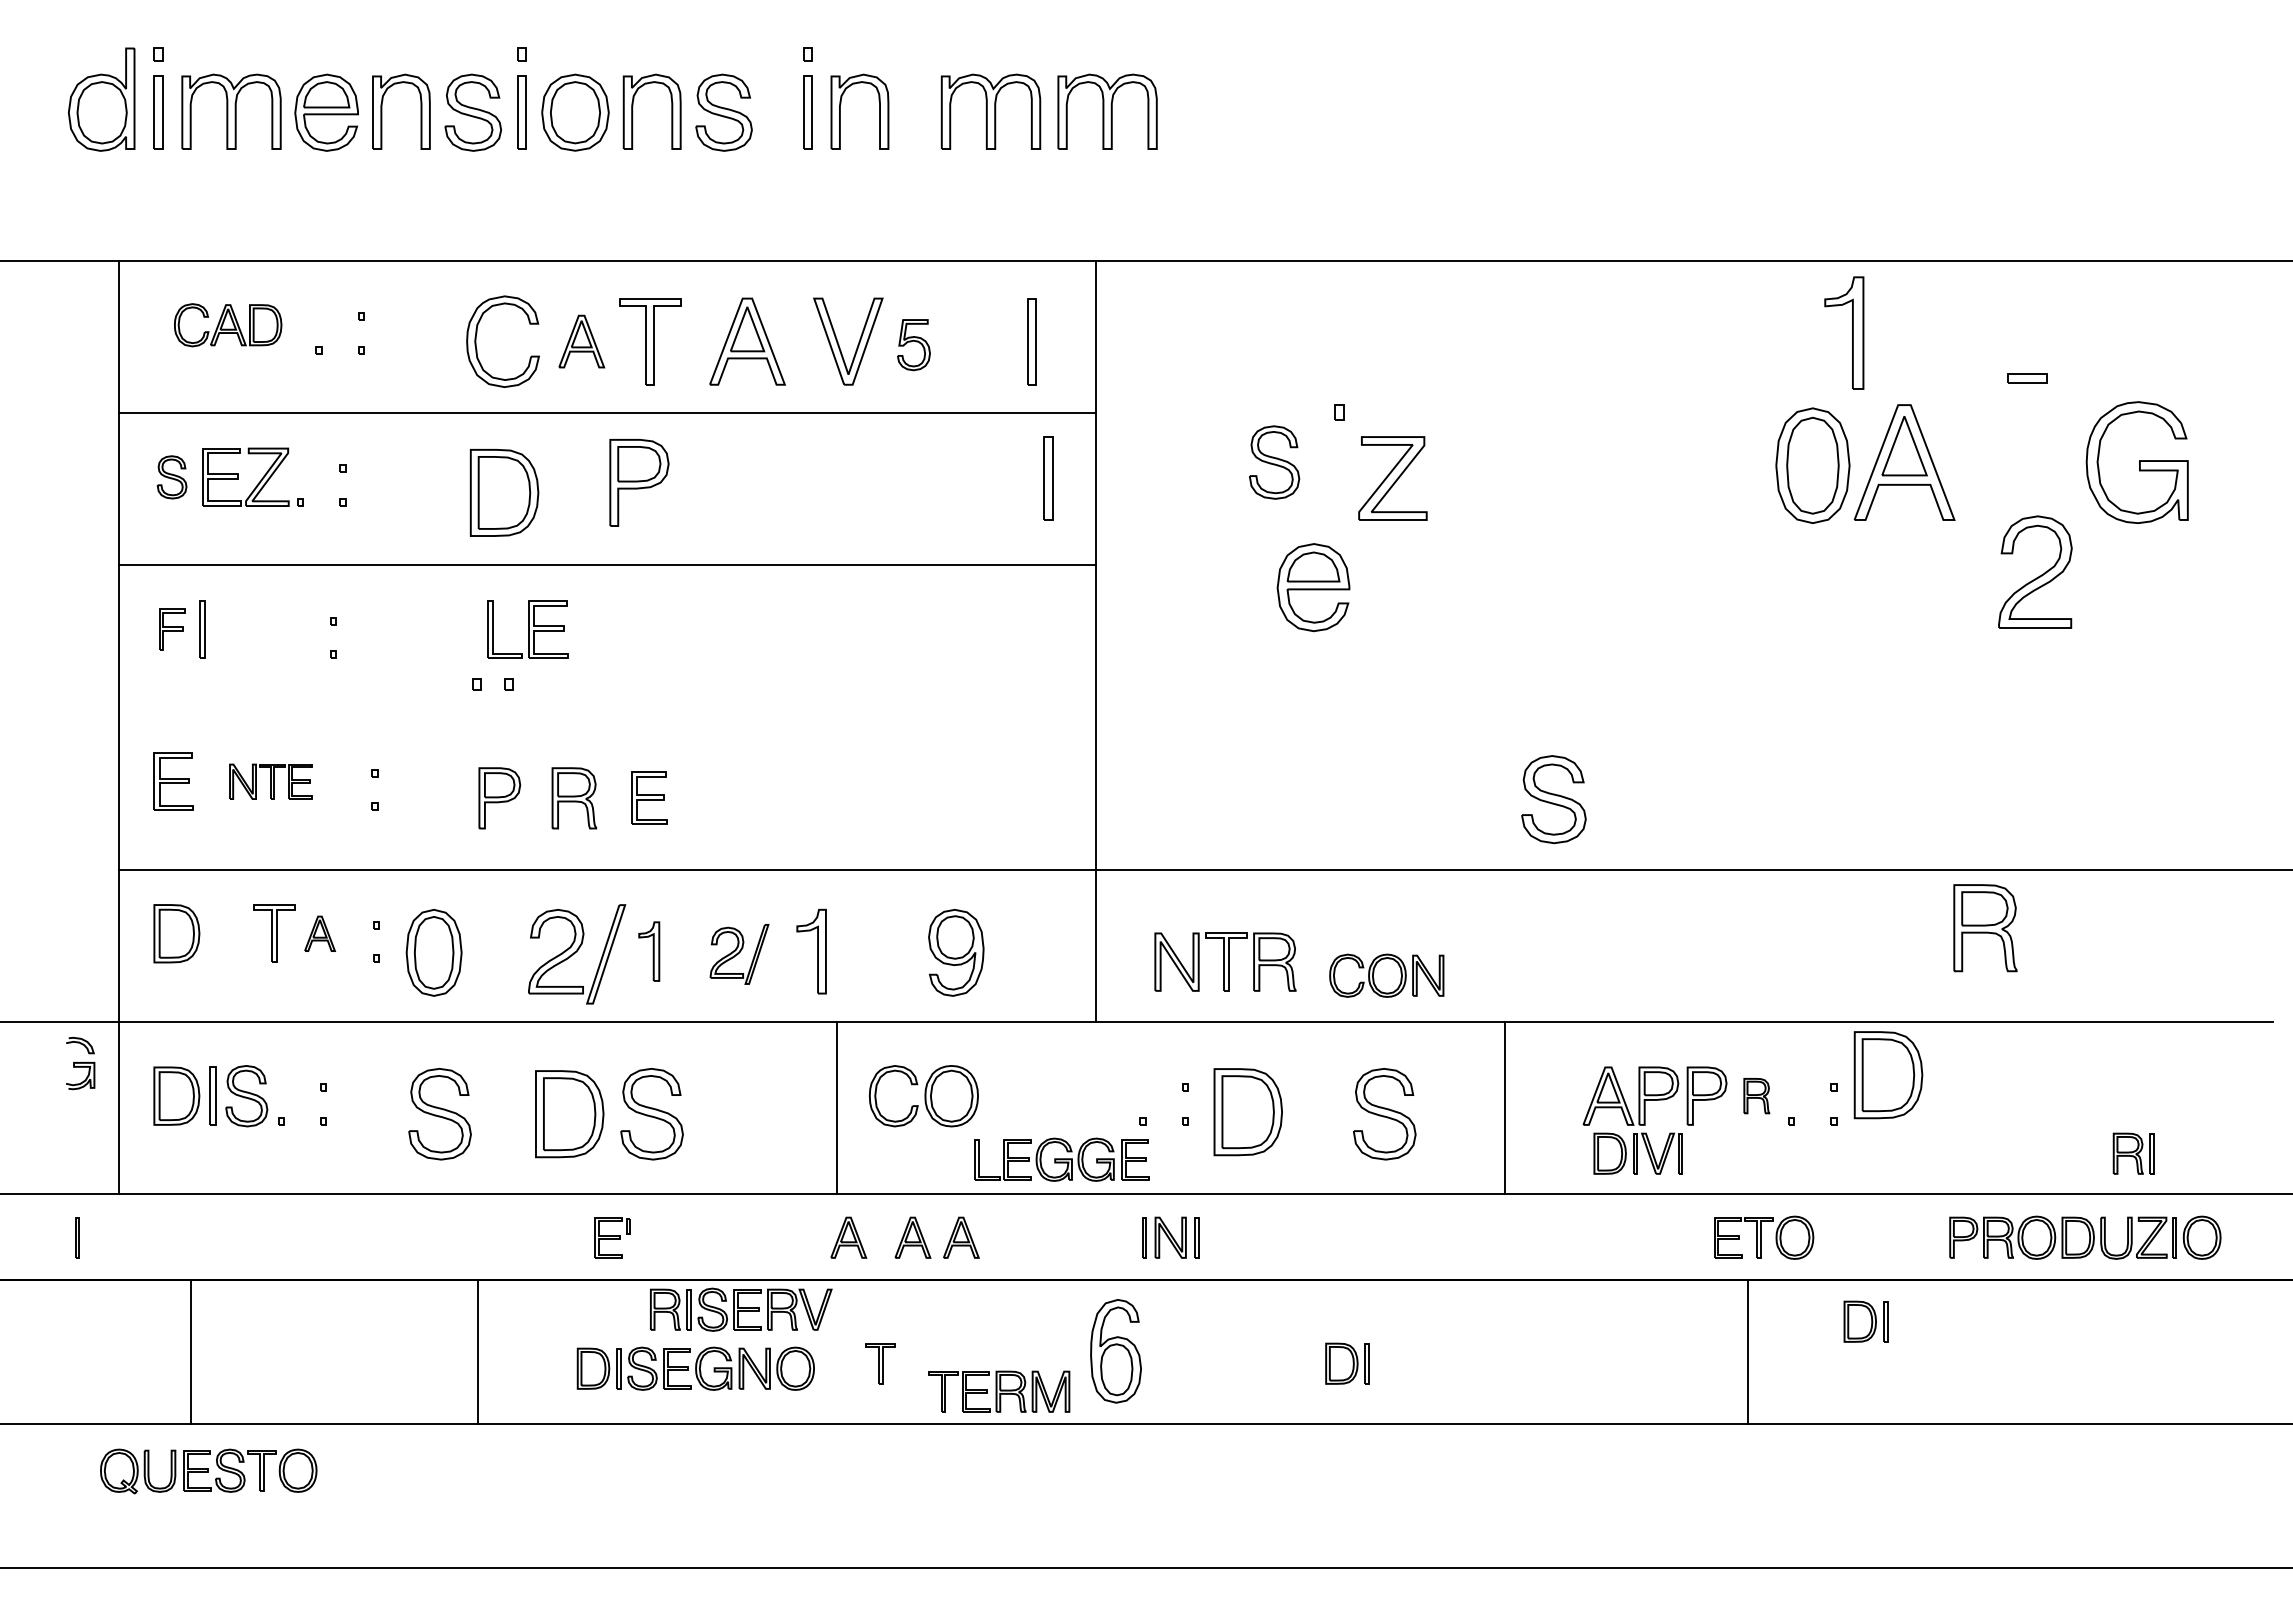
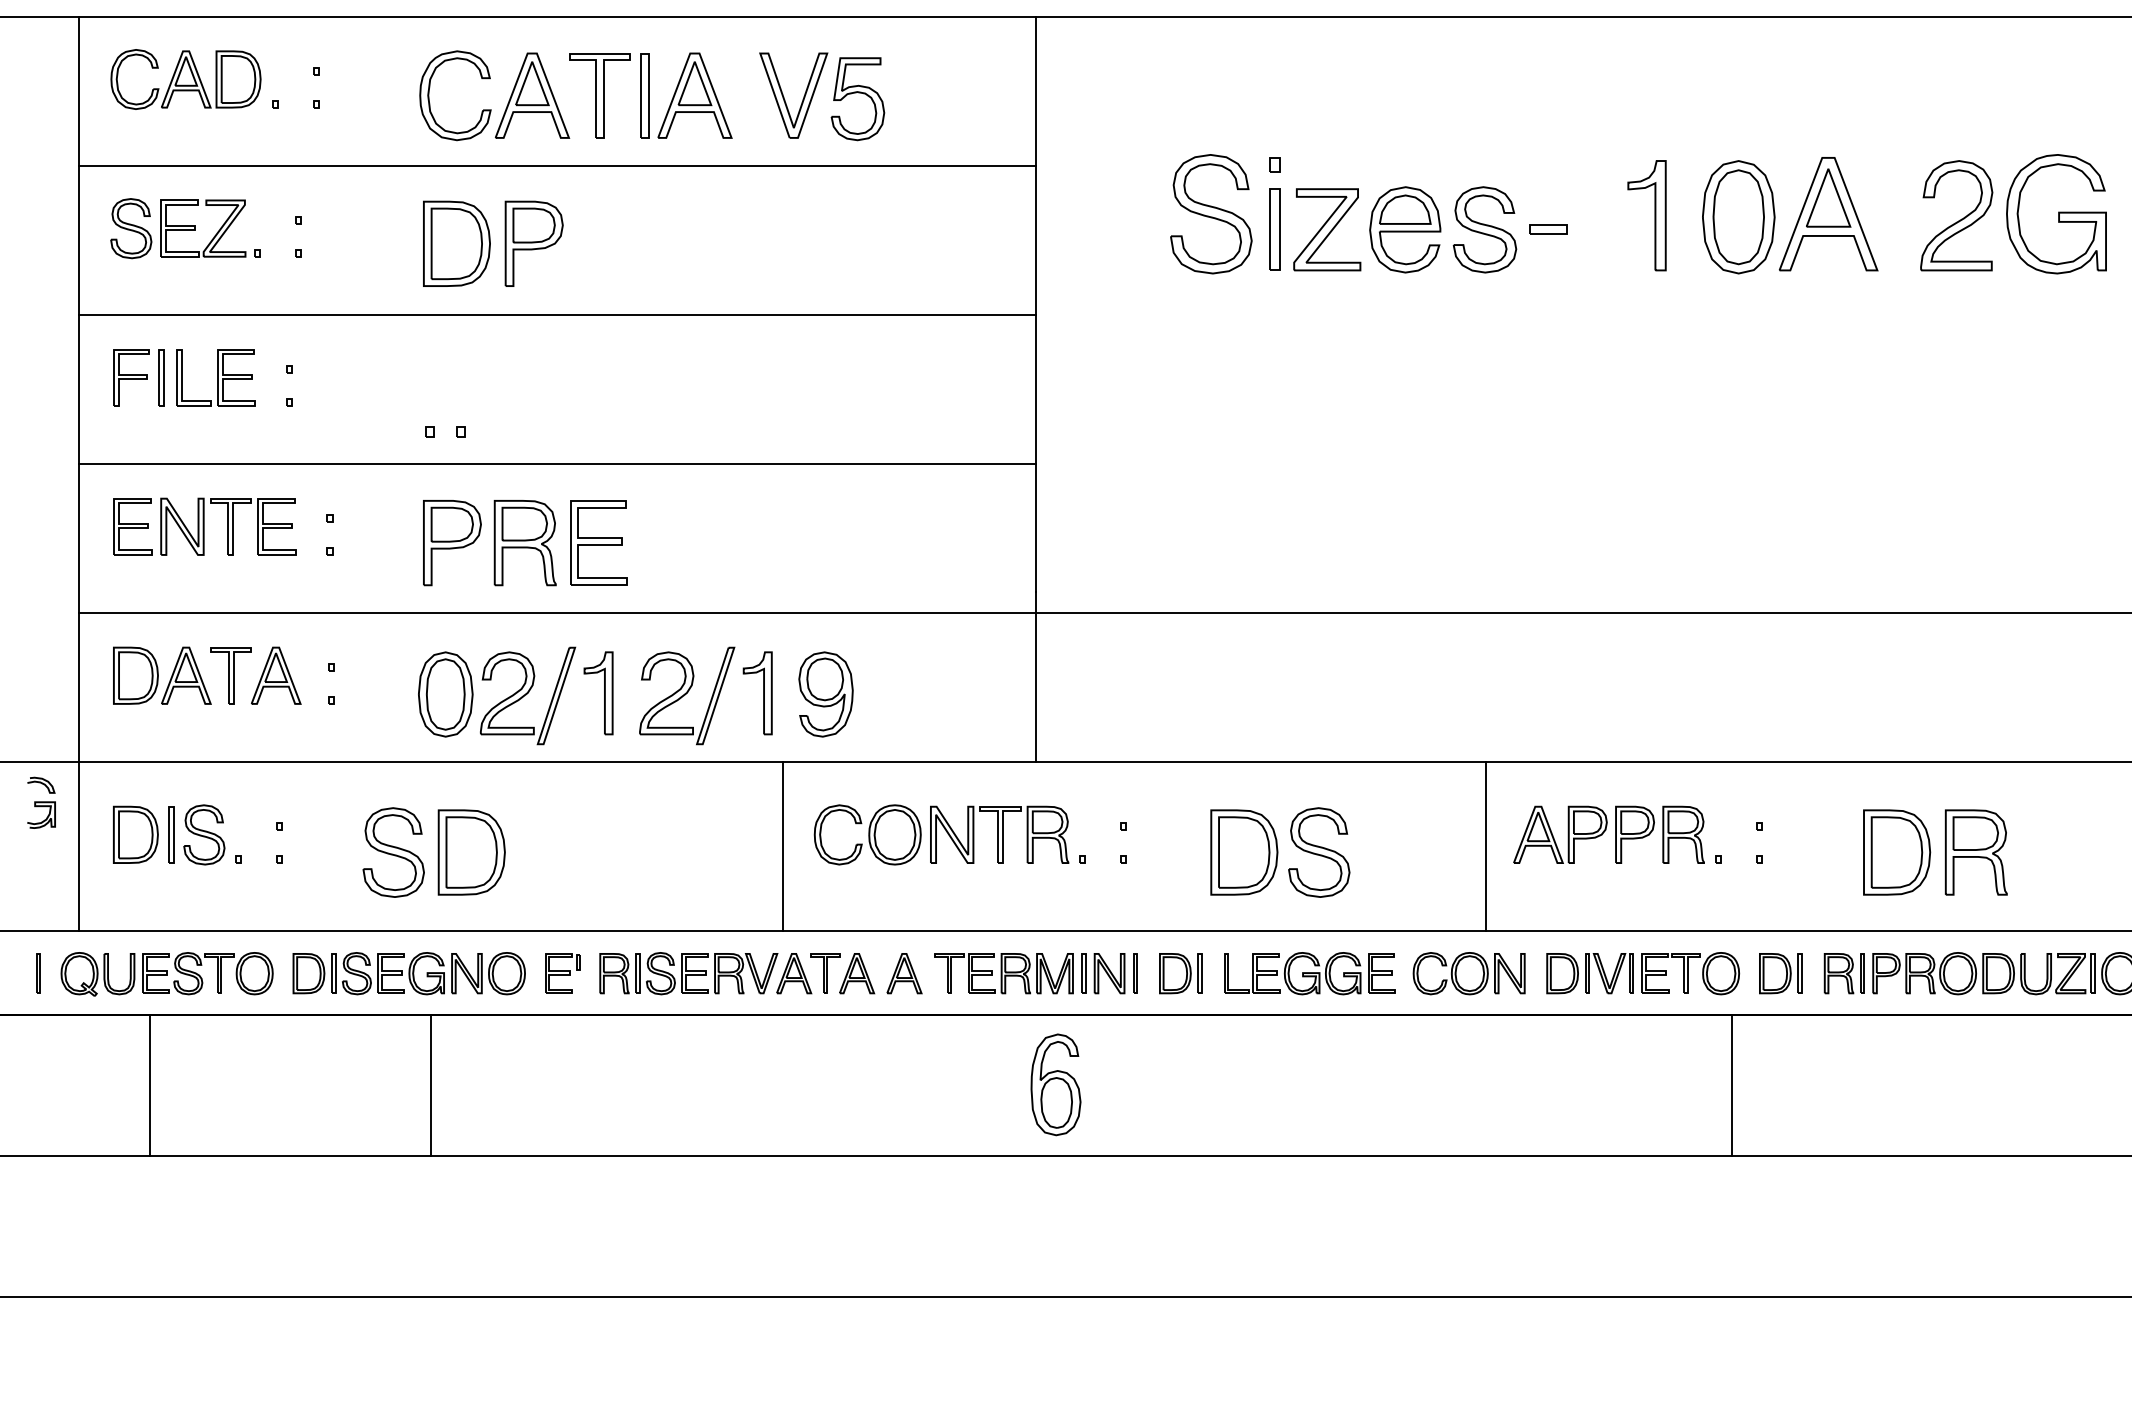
part: (228, 325) -> (186, 79), size x1.43
part: (1852, 332) -> (1655, 215), moved
part: (581, 341) -> (532, 95), size x1.67
part: (1031, 341) -> (644, 95), moved
part: (913, 344) -> (857, 98), size x1.67
part: (2027, 378) -> (1548, 229), moved
part: (1274, 462) -> (1211, 214), size x1.67
part: (171, 477) -> (130, 228), size x1.43
part: (1048, 478) -> (1274, 229), moved
part: (639, 482) -> (534, 243), moved
part: (2035, 571) -> (1956, 215), moved
part: (1313, 587) -> (1405, 229), moved
part: (172, 629) -> (131, 377), size x1.43
part: (527, 629) -> (215, 377), moved
line: (607, 717) -> (557, 463), added
part: (270, 781) -> (227, 526), size x1.67
part: (649, 797) -> (598, 542), size x1.67
part: (499, 798) -> (451, 543), size x1.43
part: (574, 798) -> (525, 543), size x1.43
part: (1553, 799) -> (1484, 229), moved
part: (1985, 928) -> (1976, 852), moved
part: (228, 933) -> (186, 675), added
part: (319, 933) -> (275, 675), size x1.67
part: (649, 951) -> (598, 693), size x1.43
part: (433, 952) -> (445, 694), moved
part: (956, 952) -> (826, 694), moved
part: (739, 954) -> (687, 696), size x1.67
part: (1225, 961) -> (999, 834), moved
part: (1386, 975) -> (1468, 973), moved
part: (1888, 1075) -> (1897, 852), moved
part: (1756, 1095) -> (1683, 834), size x1.67
line: (1505, 1107) -> (1486, 845), moved
part: (1247, 1112) -> (1243, 852), moved
part: (569, 1114) -> (471, 852), moved
part: (651, 1114) -> (600, 852), removed
part: (1637, 1153) -> (1589, 973), moved
part: (2133, 1153) -> (1844, 973), moved
part: (1061, 1159) -> (1309, 973), moved
part: (741, 1309) -> (689, 973), moved
part: (1865, 1321) -> (1780, 973), moved
line: (1748, 1351) -> (1732, 1085), moved
part: (880, 1363) -> (825, 973), moved
part: (1347, 1363) -> (1180, 973), moved
part: (695, 1368) -> (408, 973), moved
part: (999, 1391) -> (1004, 973), moved
part: (208, 1471) -> (166, 974), moved

